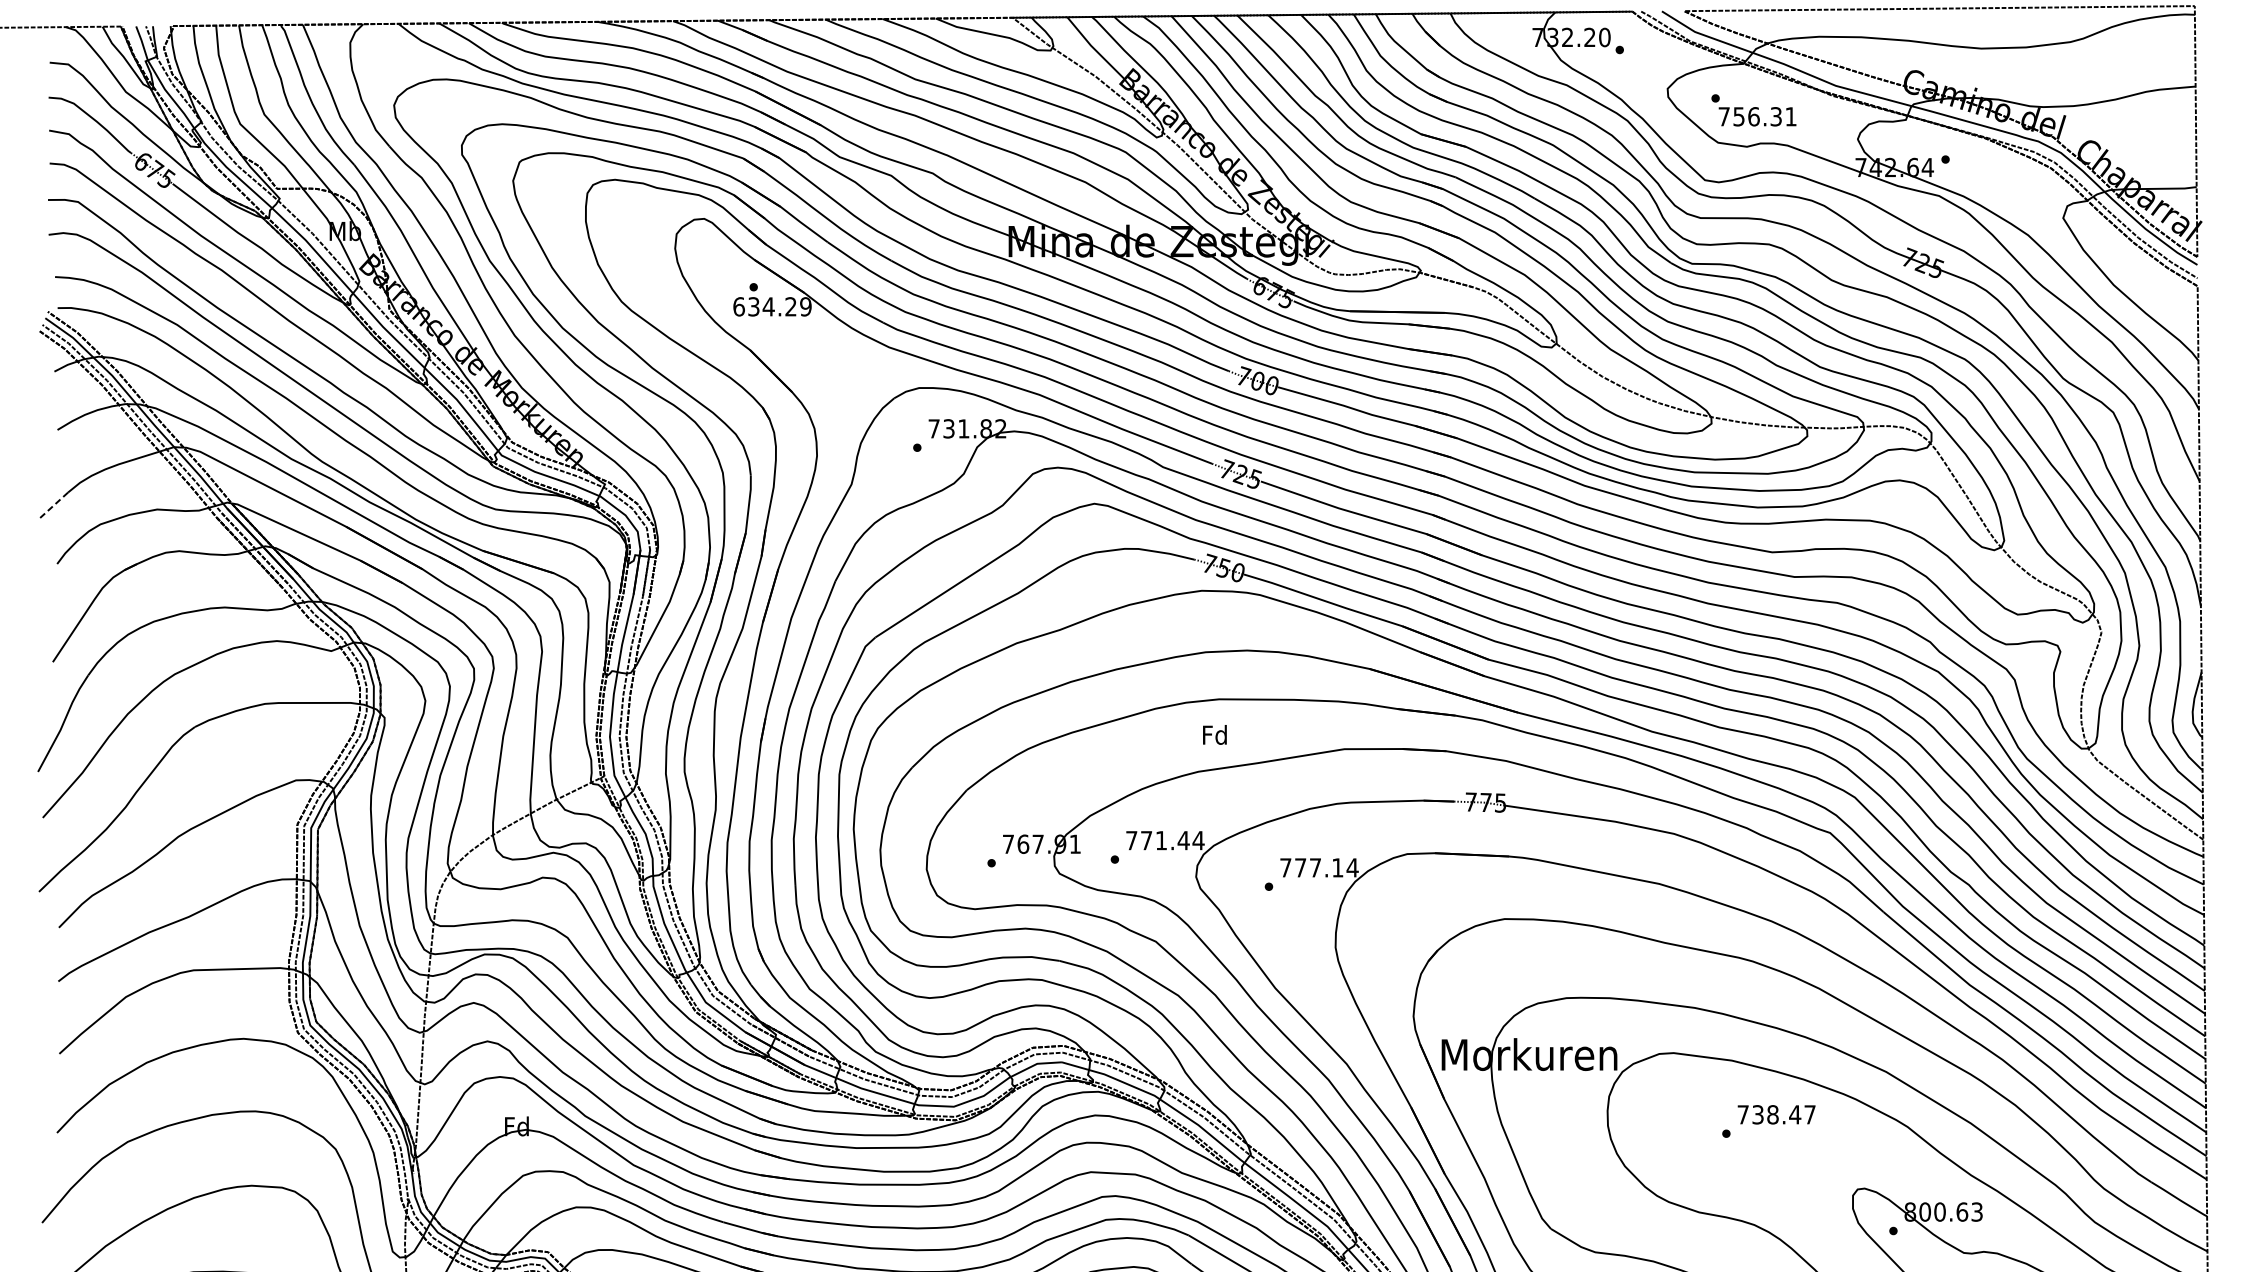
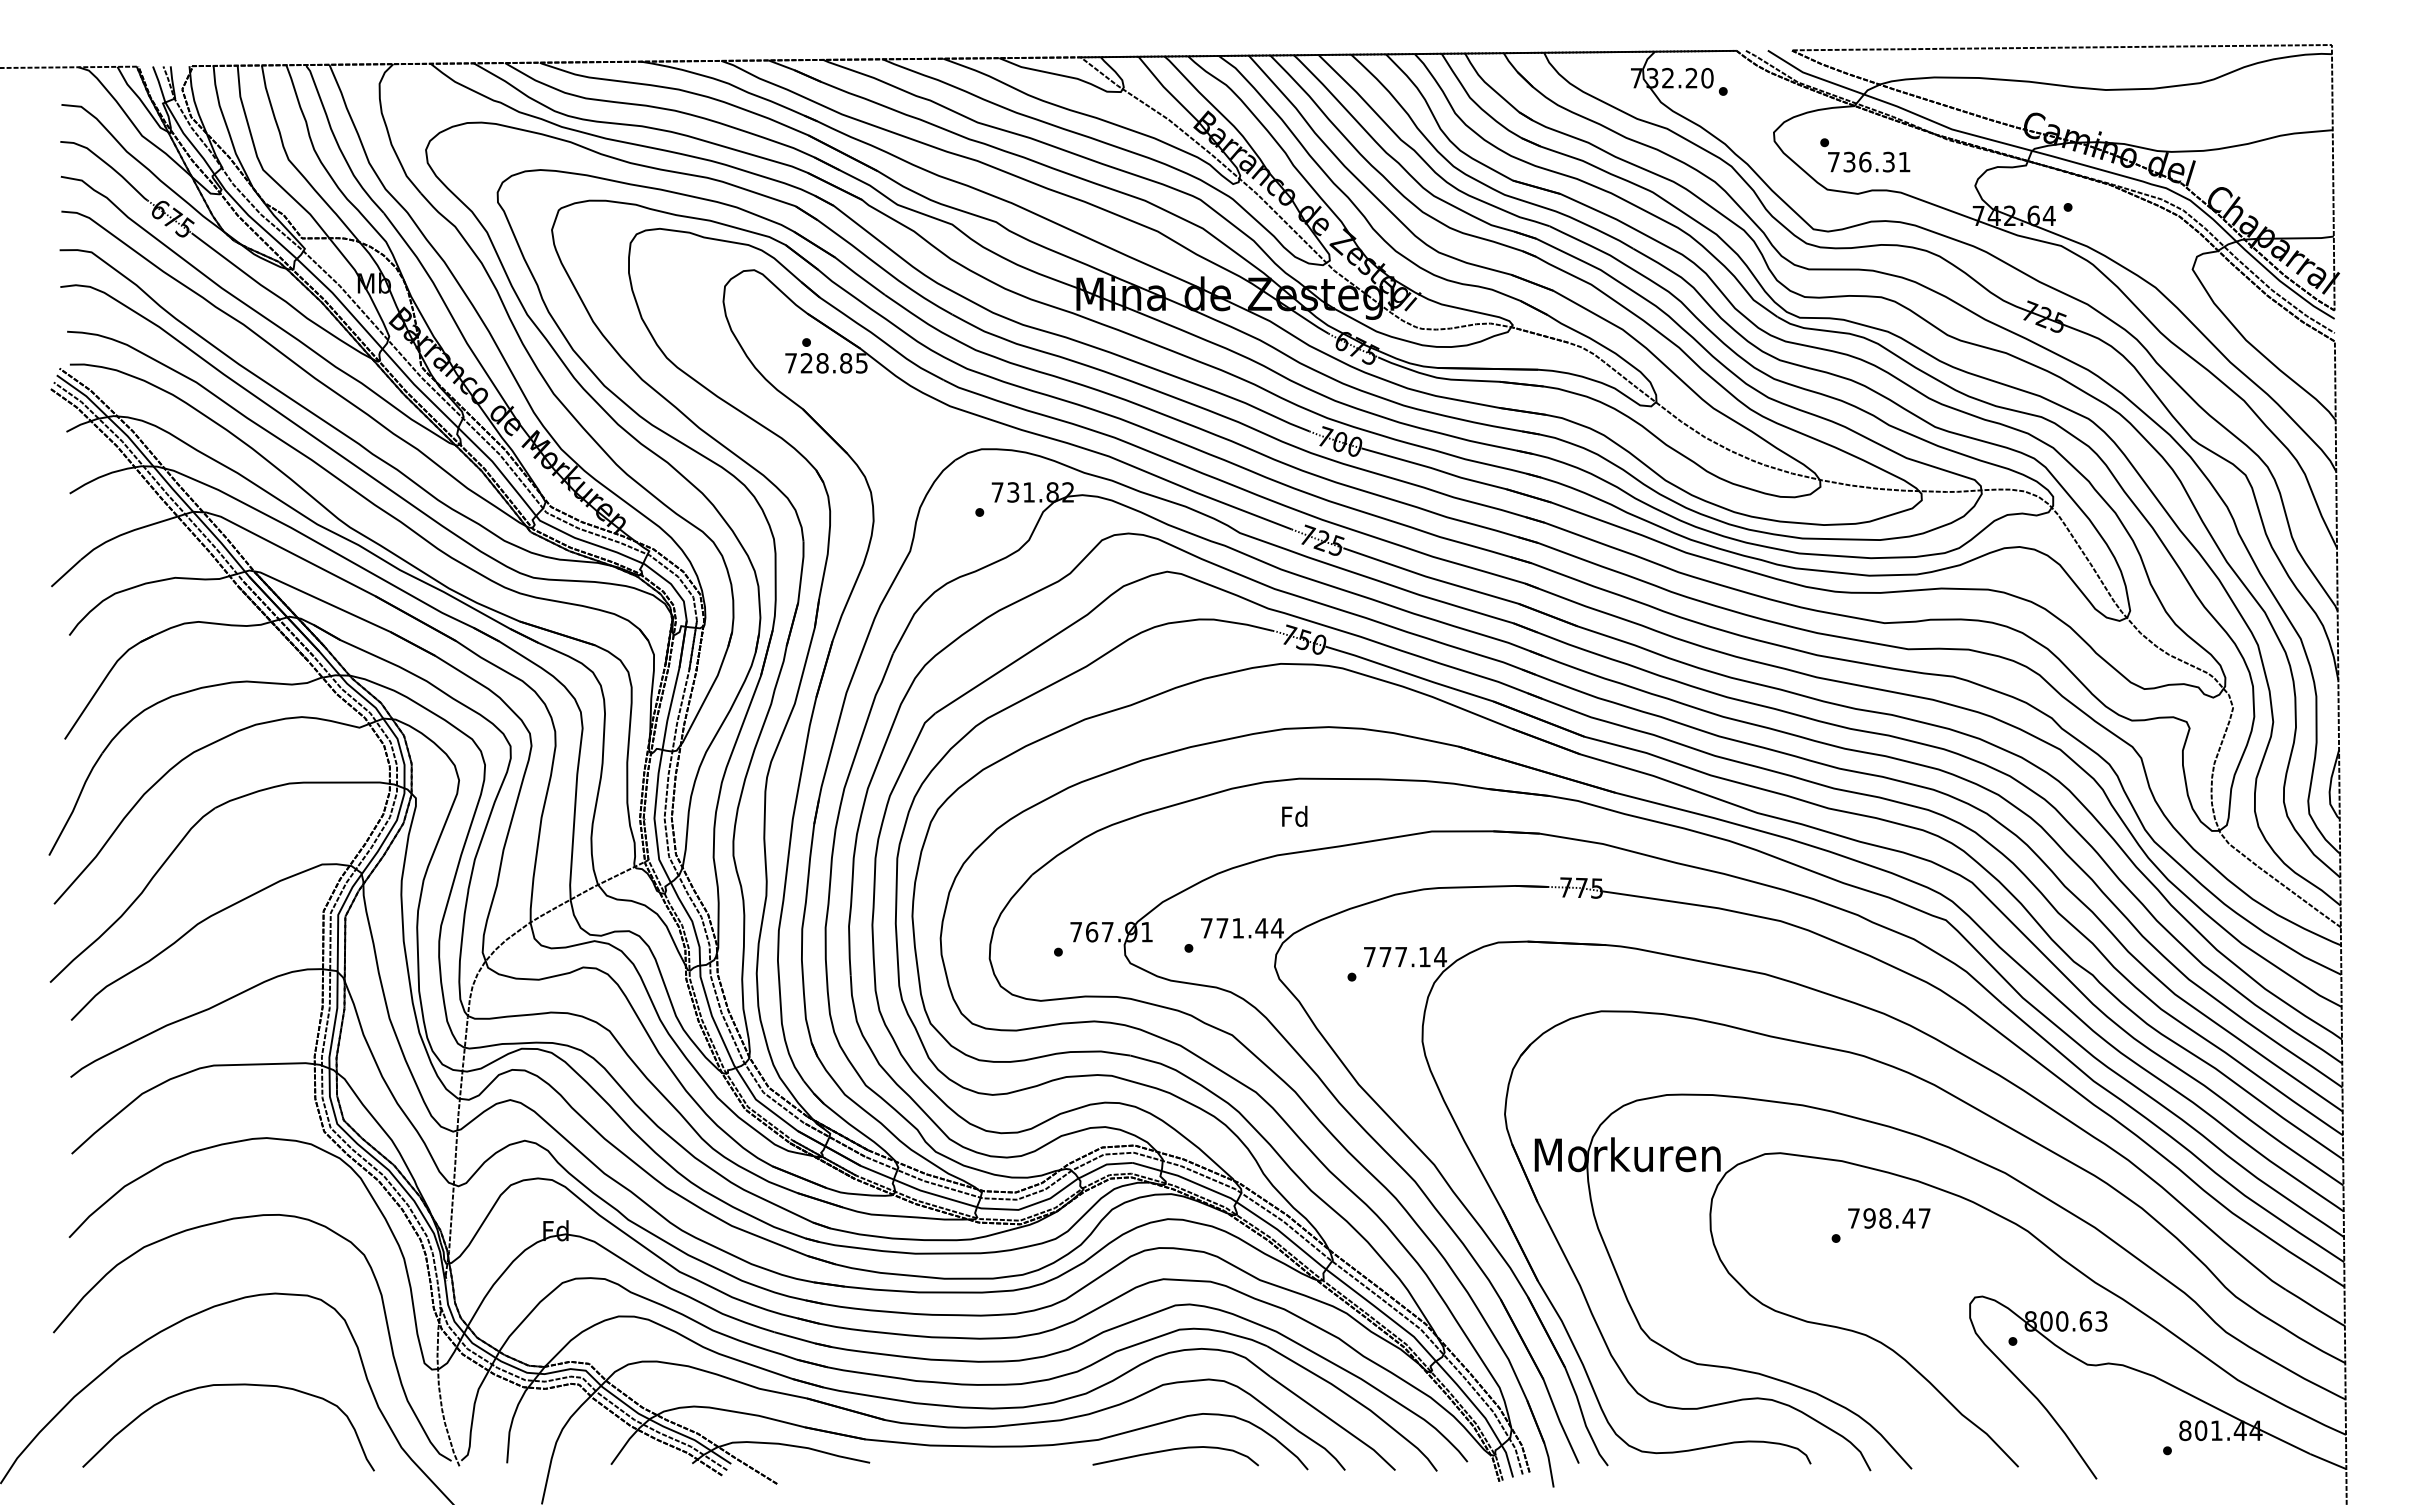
text: (1739, 116) -> (1849, 161), 756.31 -> 736.31
text: (772, 307) -> (826, 363), 634.29 -> 728.85
line: (54, 505) -> (66, 573), dashed -> solid
text: (1757, 1114) -> (1869, 1218), 738.47 -> 798.47

